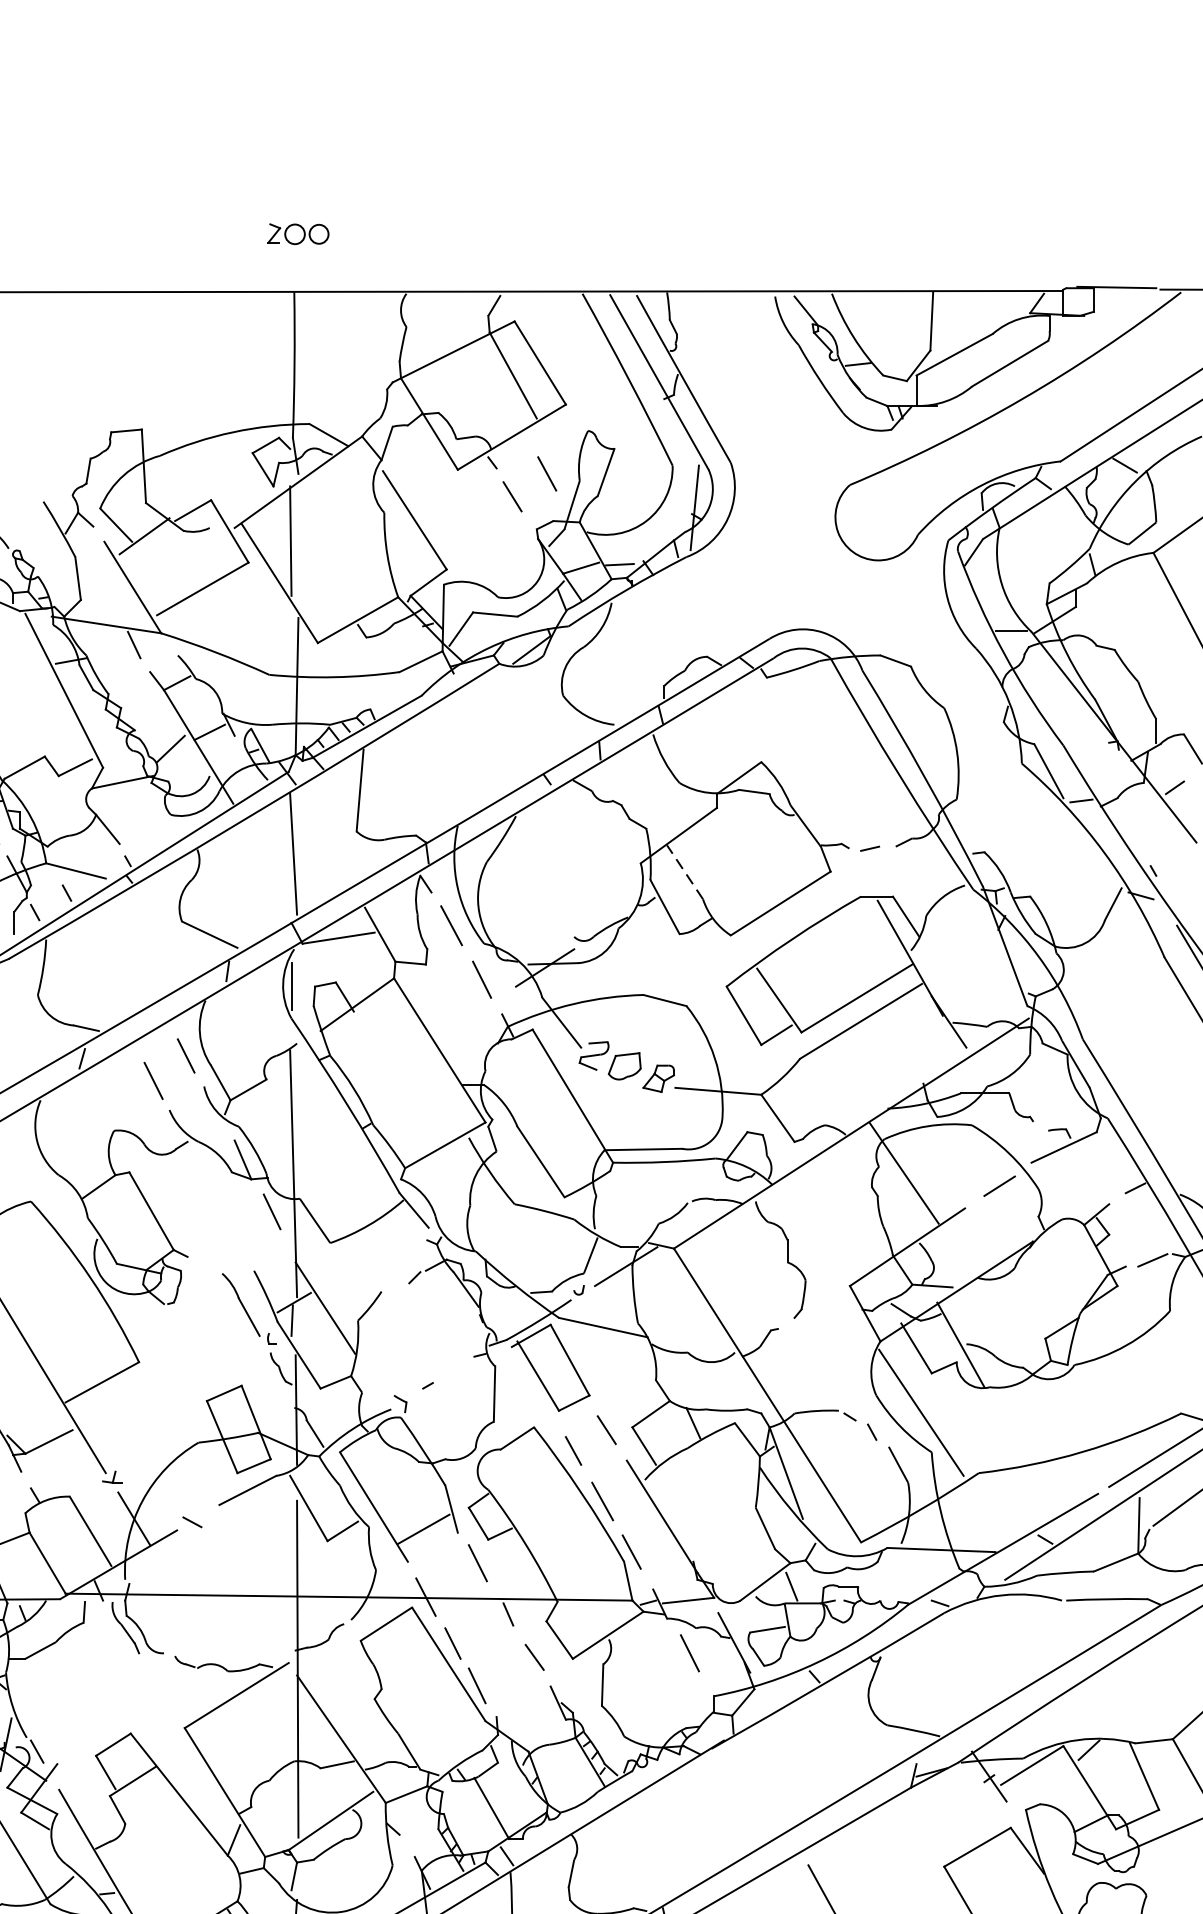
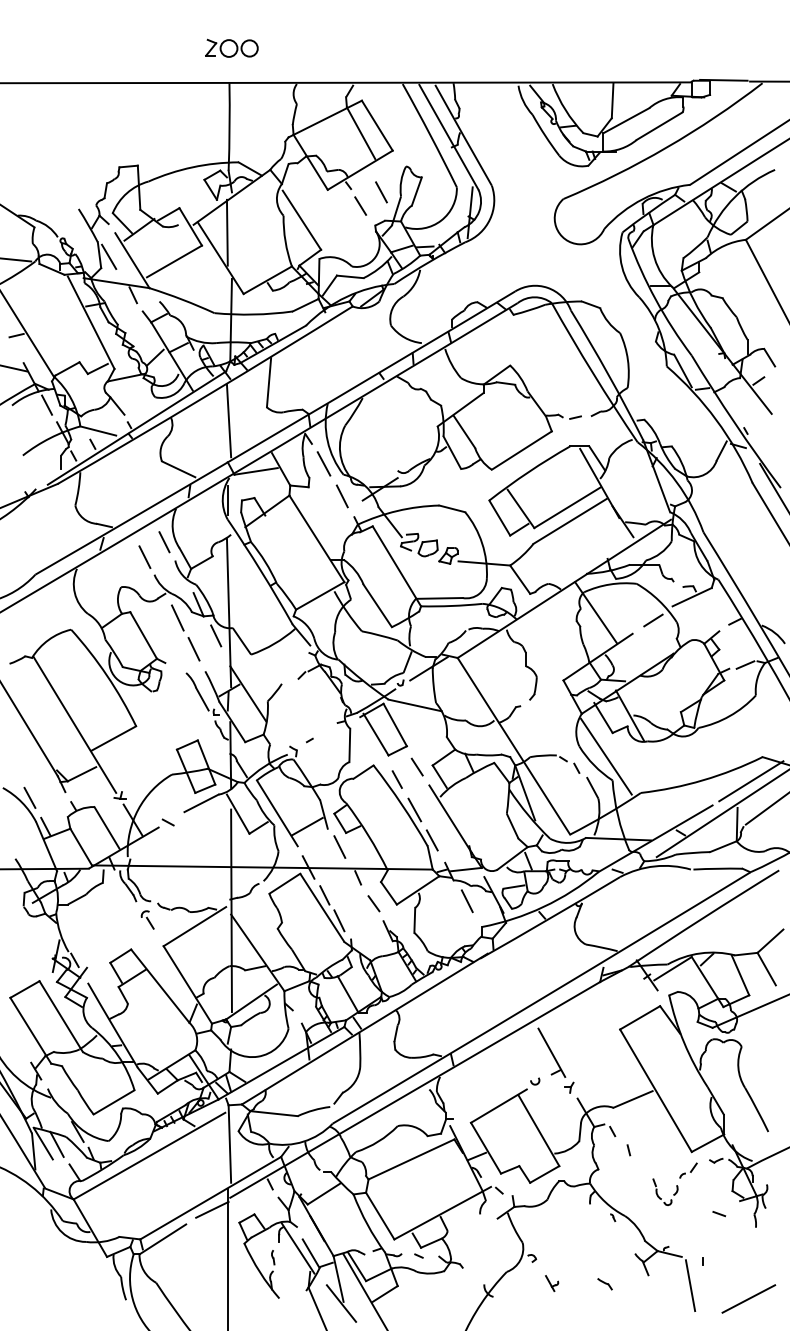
part: (297, 232) -> (231, 47), size x1.43
line: (94, 580) -> (109, 256), added
line: (685, 871) -> (464, 431), dashed -> solid
line: (207, 1181) -> (177, 617), added
line: (234, 1234) -> (193, 649), added
part: (157, 1683) -> (147, 919), added

